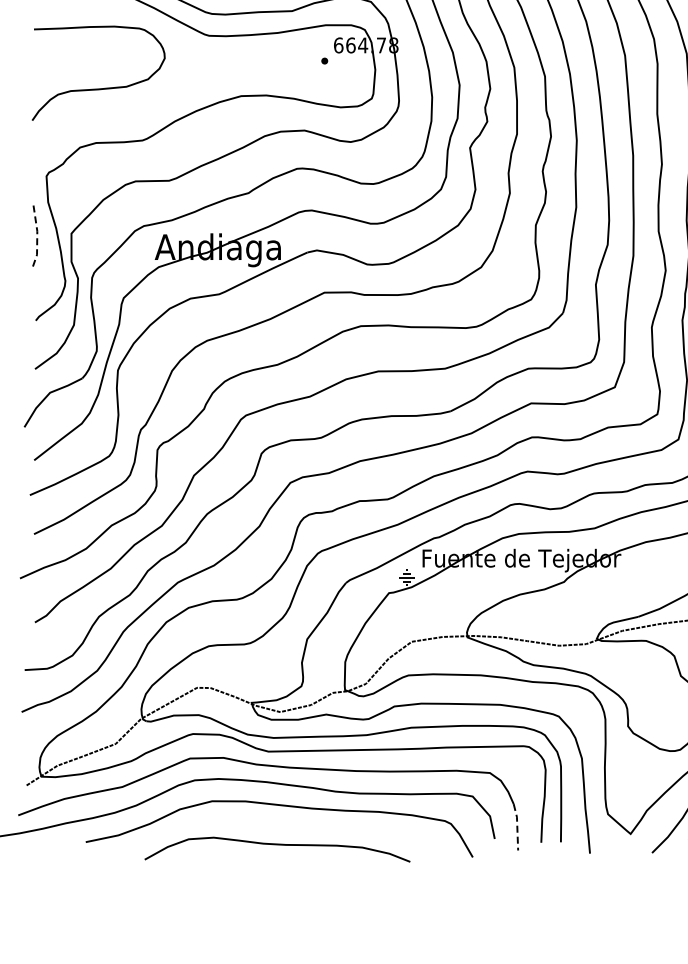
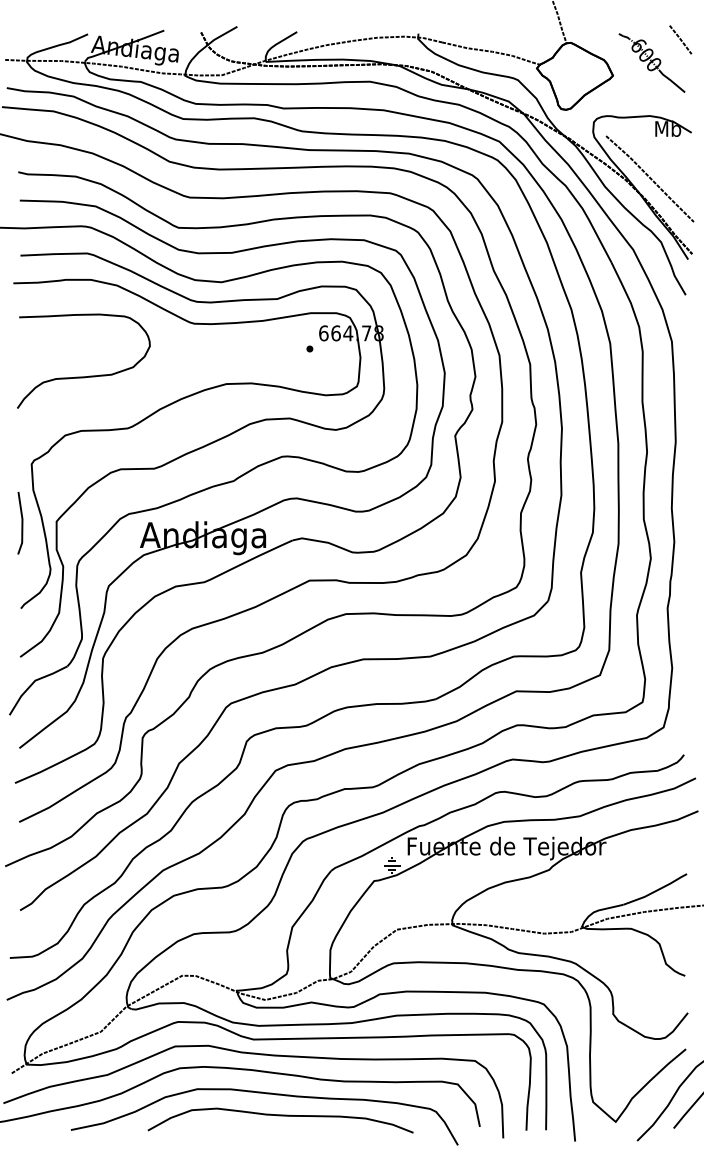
line: (37, 235) -> (22, 523), dashed -> solid
line: (517, 826) -> (502, 1114), dashed -> solid
curve: (277, 845) -> (280, 1116), moved

